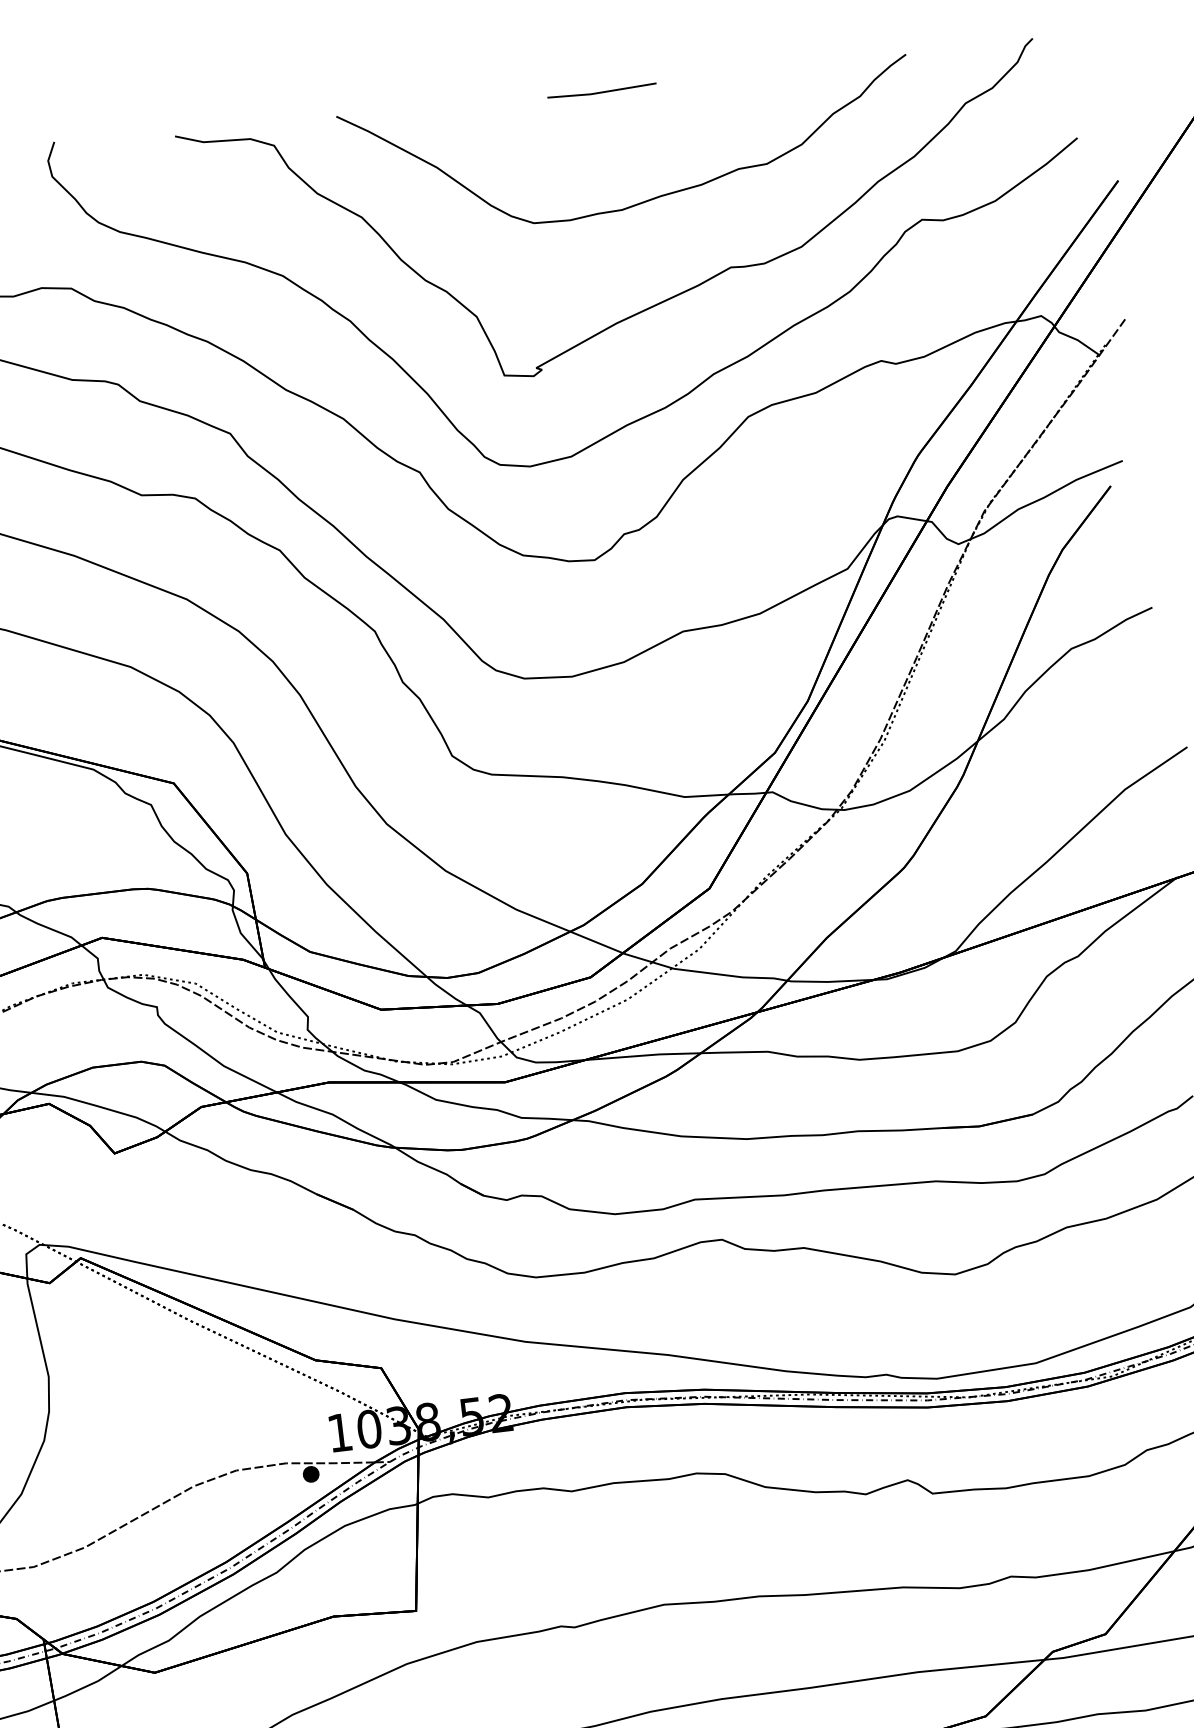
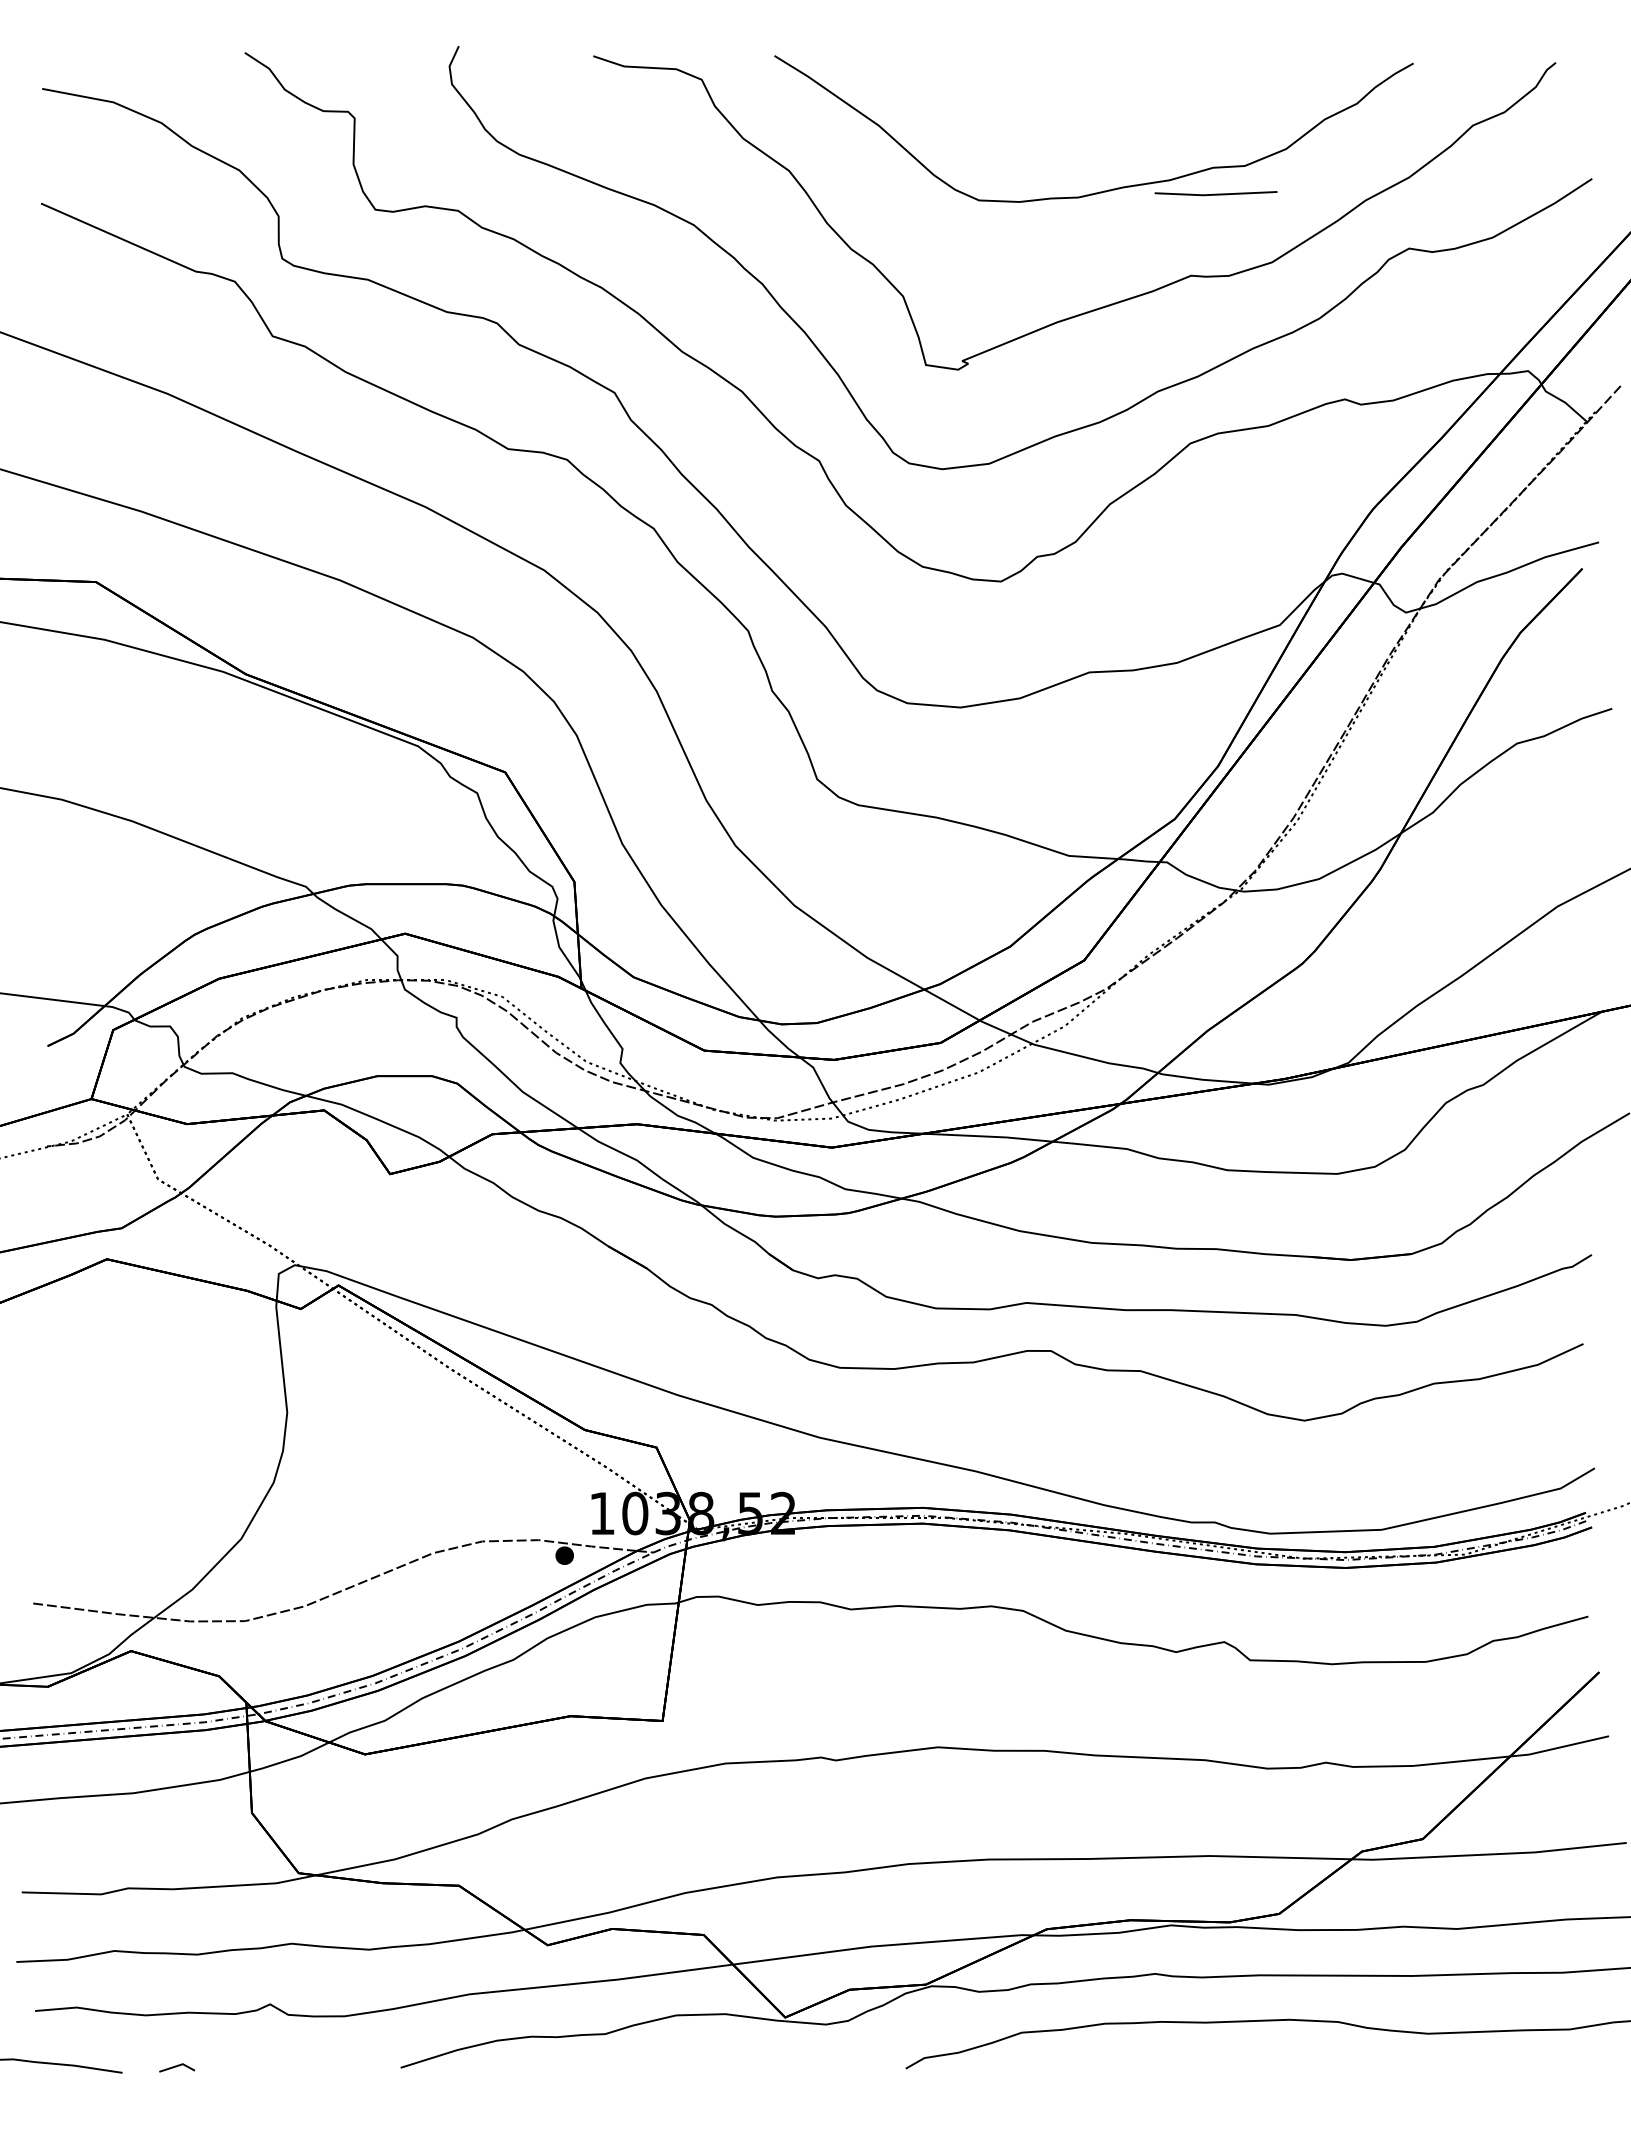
line: (601, 91) -> (1215, 193), moved

